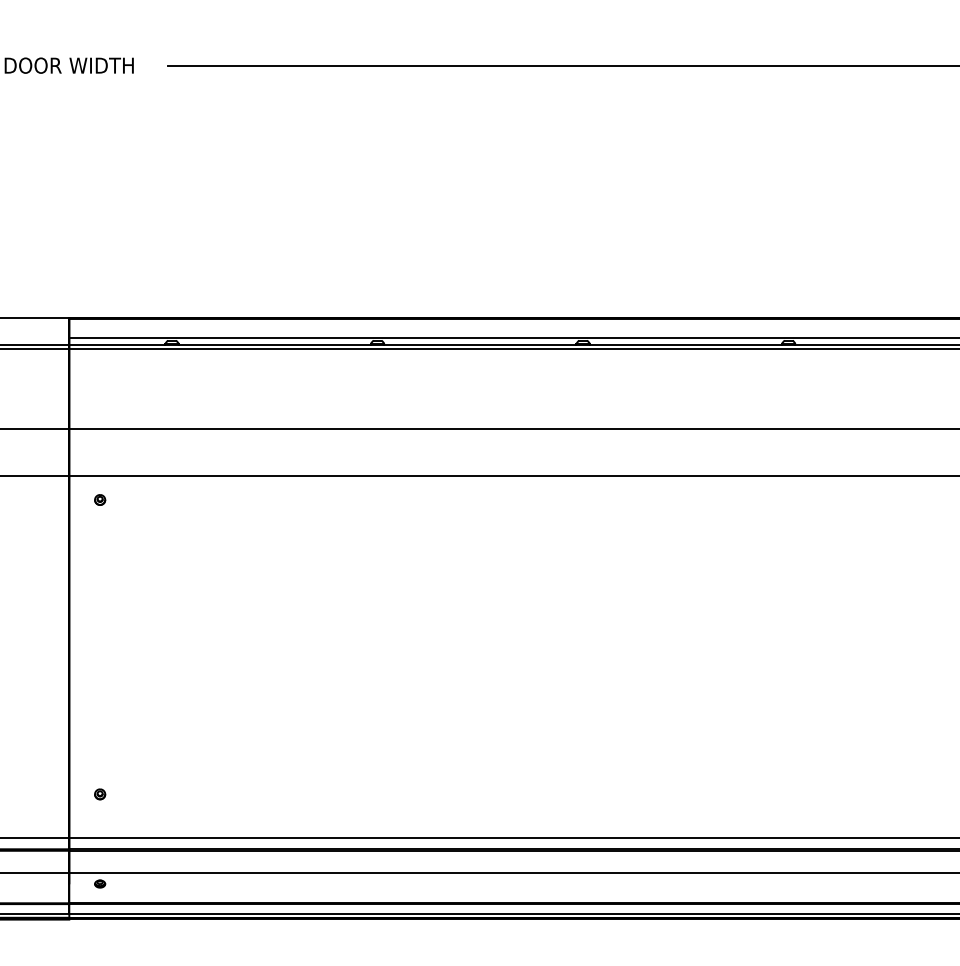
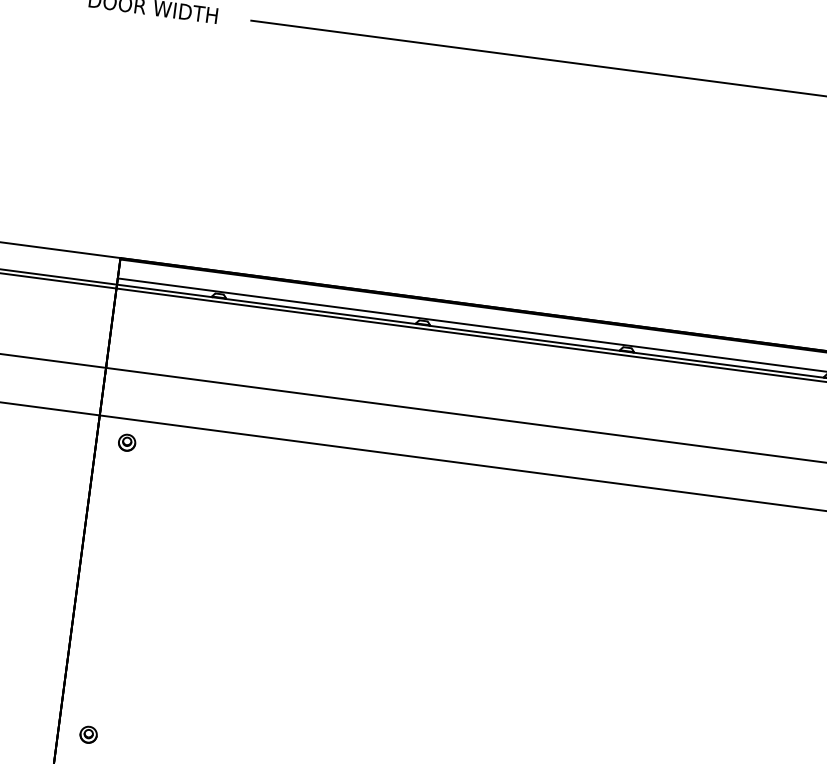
part: (100, 499) -> (127, 442), size x1.6
part: (100, 794) -> (89, 735), size x1.6

